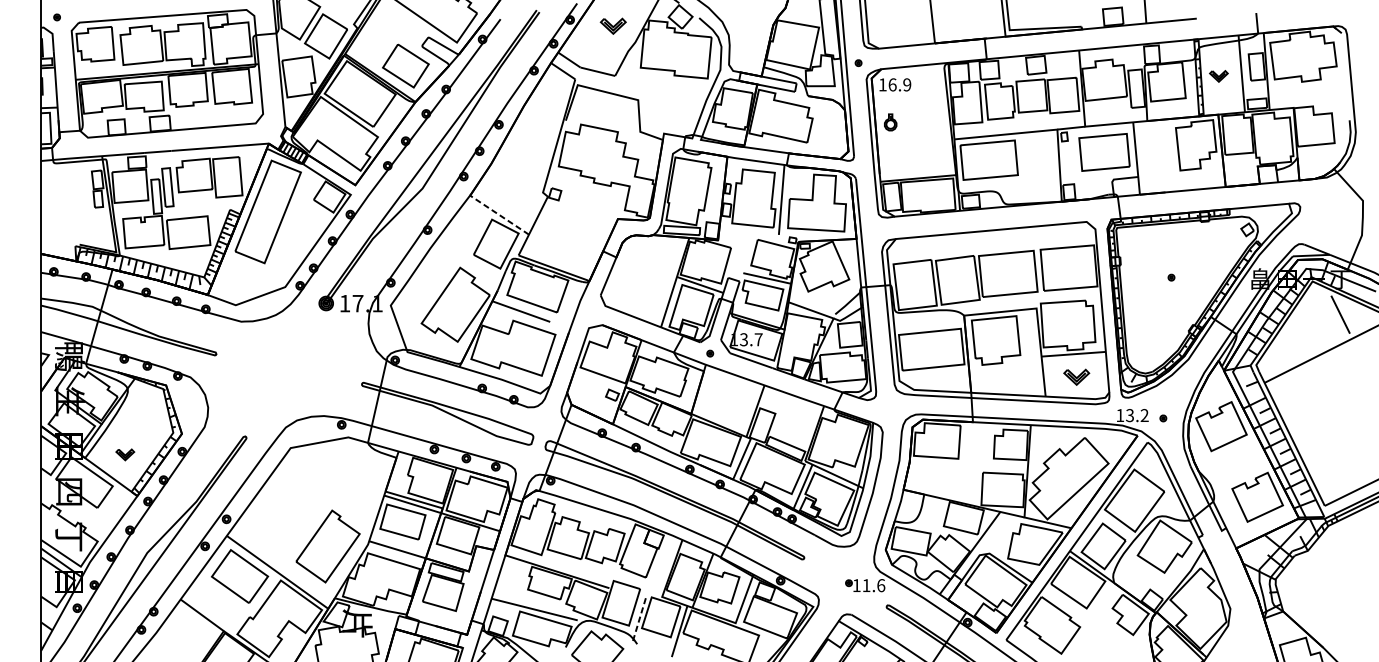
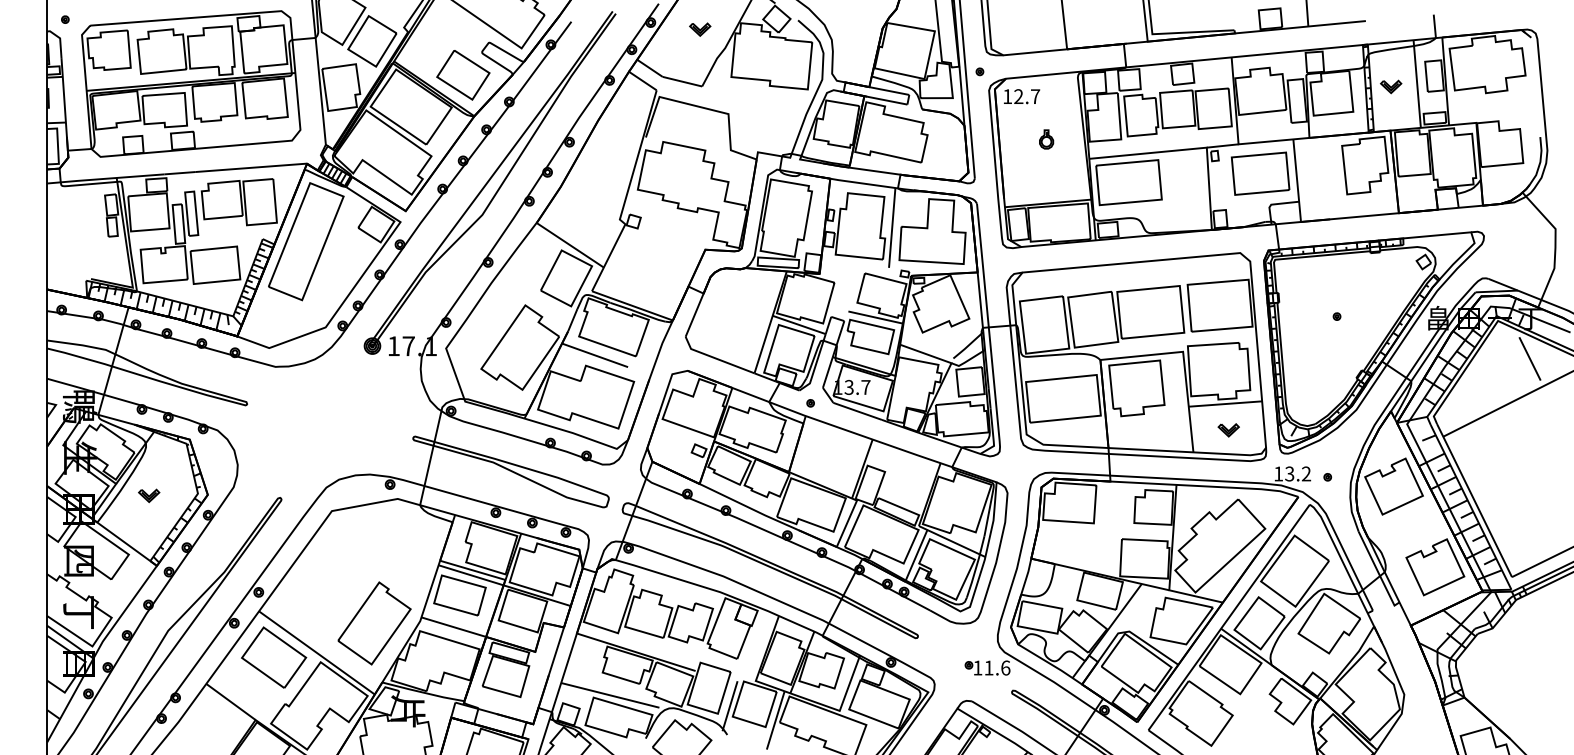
part: (613, 26) -> (700, 29), size x0.71
text: (900, 84) -> (1027, 96), 16.9 -> 12.7
part: (890, 122) -> (1046, 139), moved
line: (498, 214) -> (569, 244), dashed -> solid
part: (1076, 377) -> (1228, 430), size x0.71
part: (125, 454) -> (149, 495), moved
line: (639, 619) -> (729, 706), dashed -> solid

